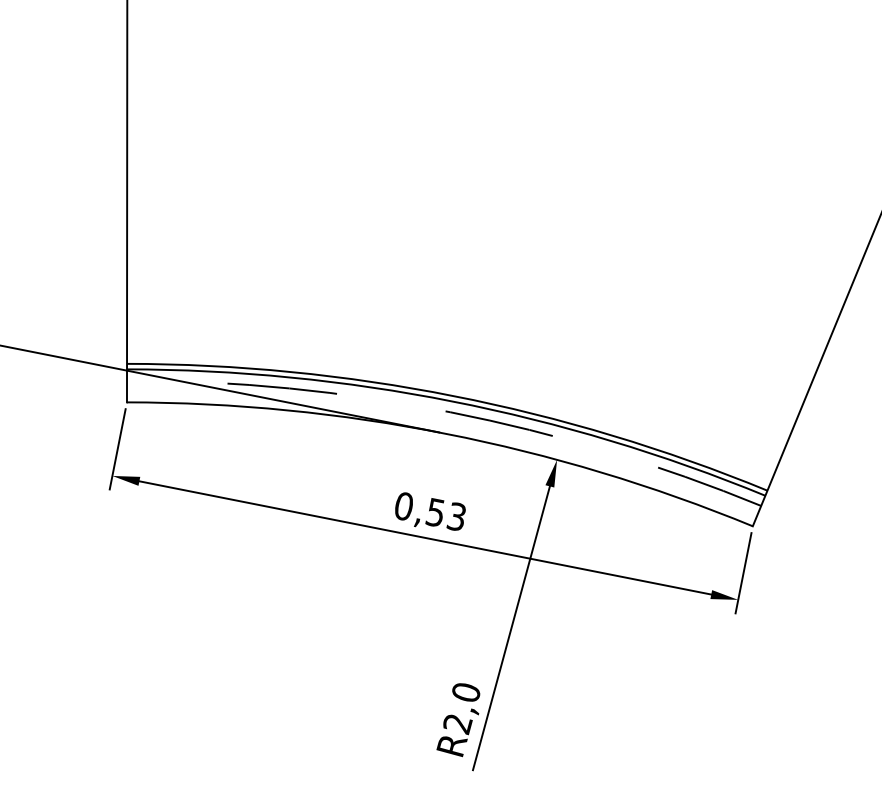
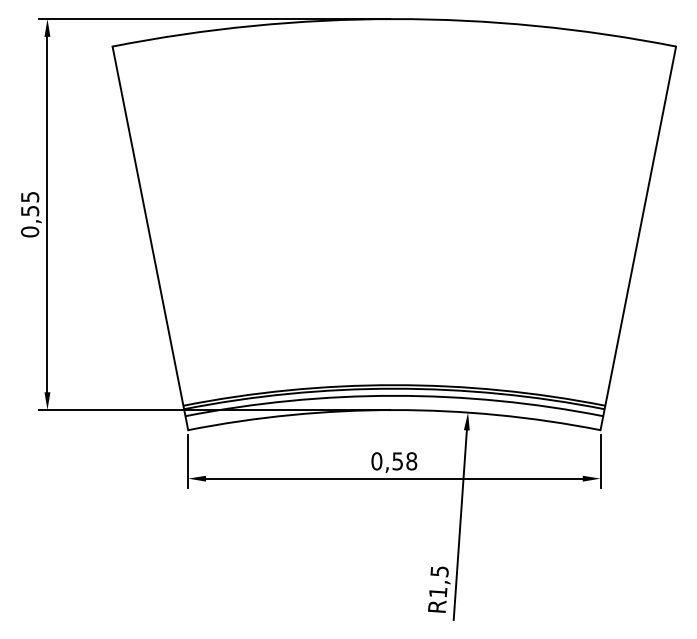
arc: (450, 411) -> (394, 395), dashed -> solid
text: (456, 517) -> (411, 461), 0,53 -> 0,58
text: (461, 708) -> (438, 582), R2,0 -> R1,5

